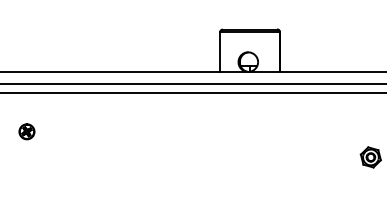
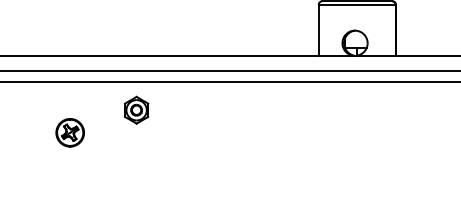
part: (78, 113) -> (136, 109), added
part: (26, 131) -> (69, 132), size x1.43

